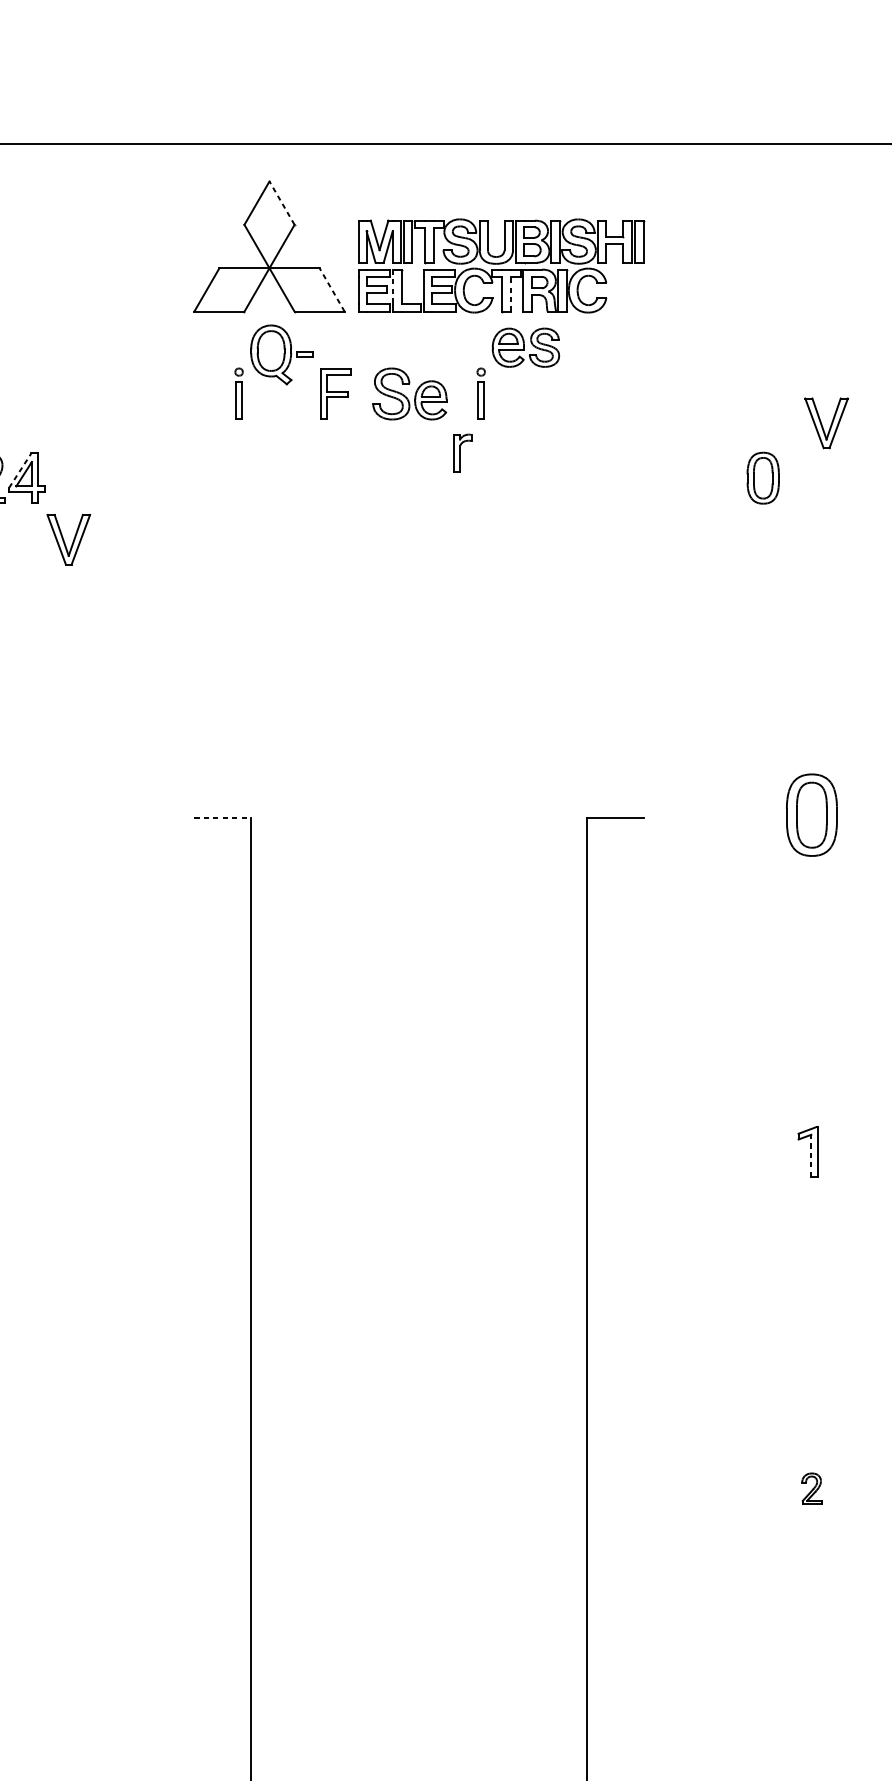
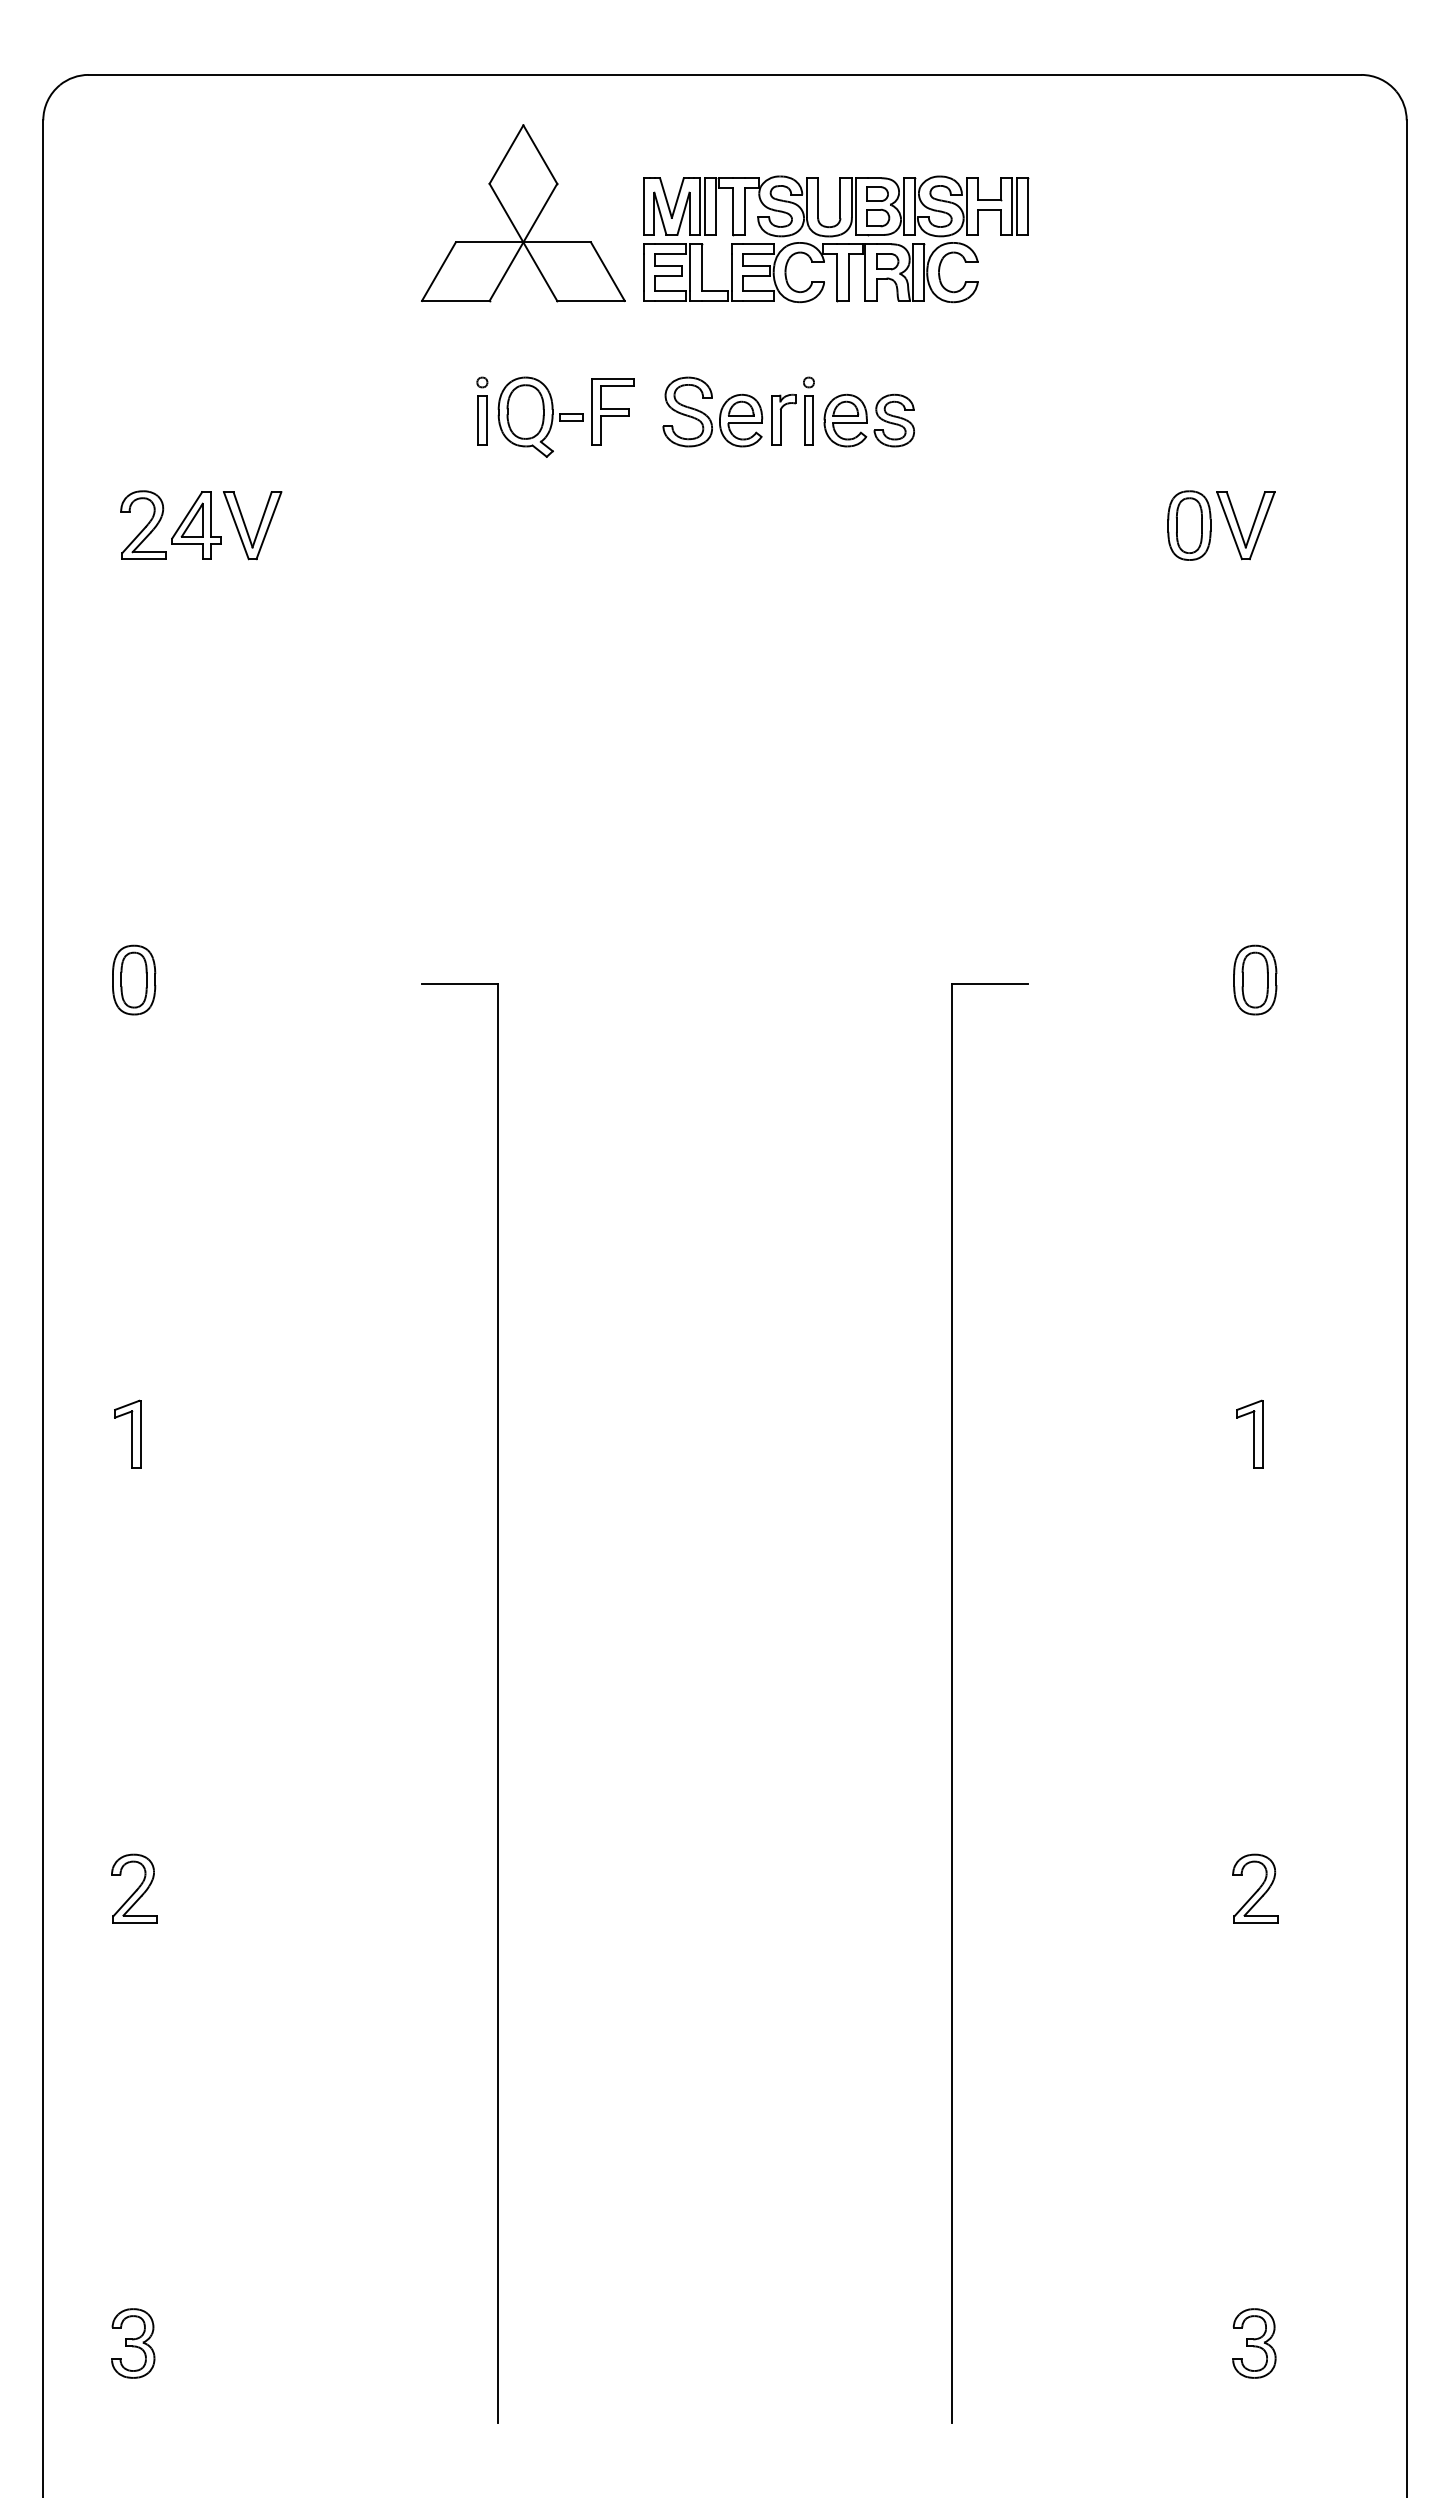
line: (282, 203) -> (540, 154), dashed -> solid
line: (393, 287) -> (690, 268), dashed -> solid
line: (331, 289) -> (607, 271), dashed -> solid
line: (510, 294) -> (848, 277), dashed -> solid
part: (525, 347) -> (868, 420), moved
part: (282, 354) -> (540, 416), moved
part: (826, 423) -> (1245, 525), moved
part: (462, 452) -> (783, 419), moved
line: (20, 470) -> (187, 515), dashed -> solid
part: (64, 540) -> (246, 526), moved
part: (812, 814) -> (1255, 979), size x0.62
line: (222, 817) -> (459, 983), dashed -> solid
line: (811, 1155) -> (1254, 1439), dashed -> solid
part: (812, 1488) -> (1255, 1888), size x1.67

